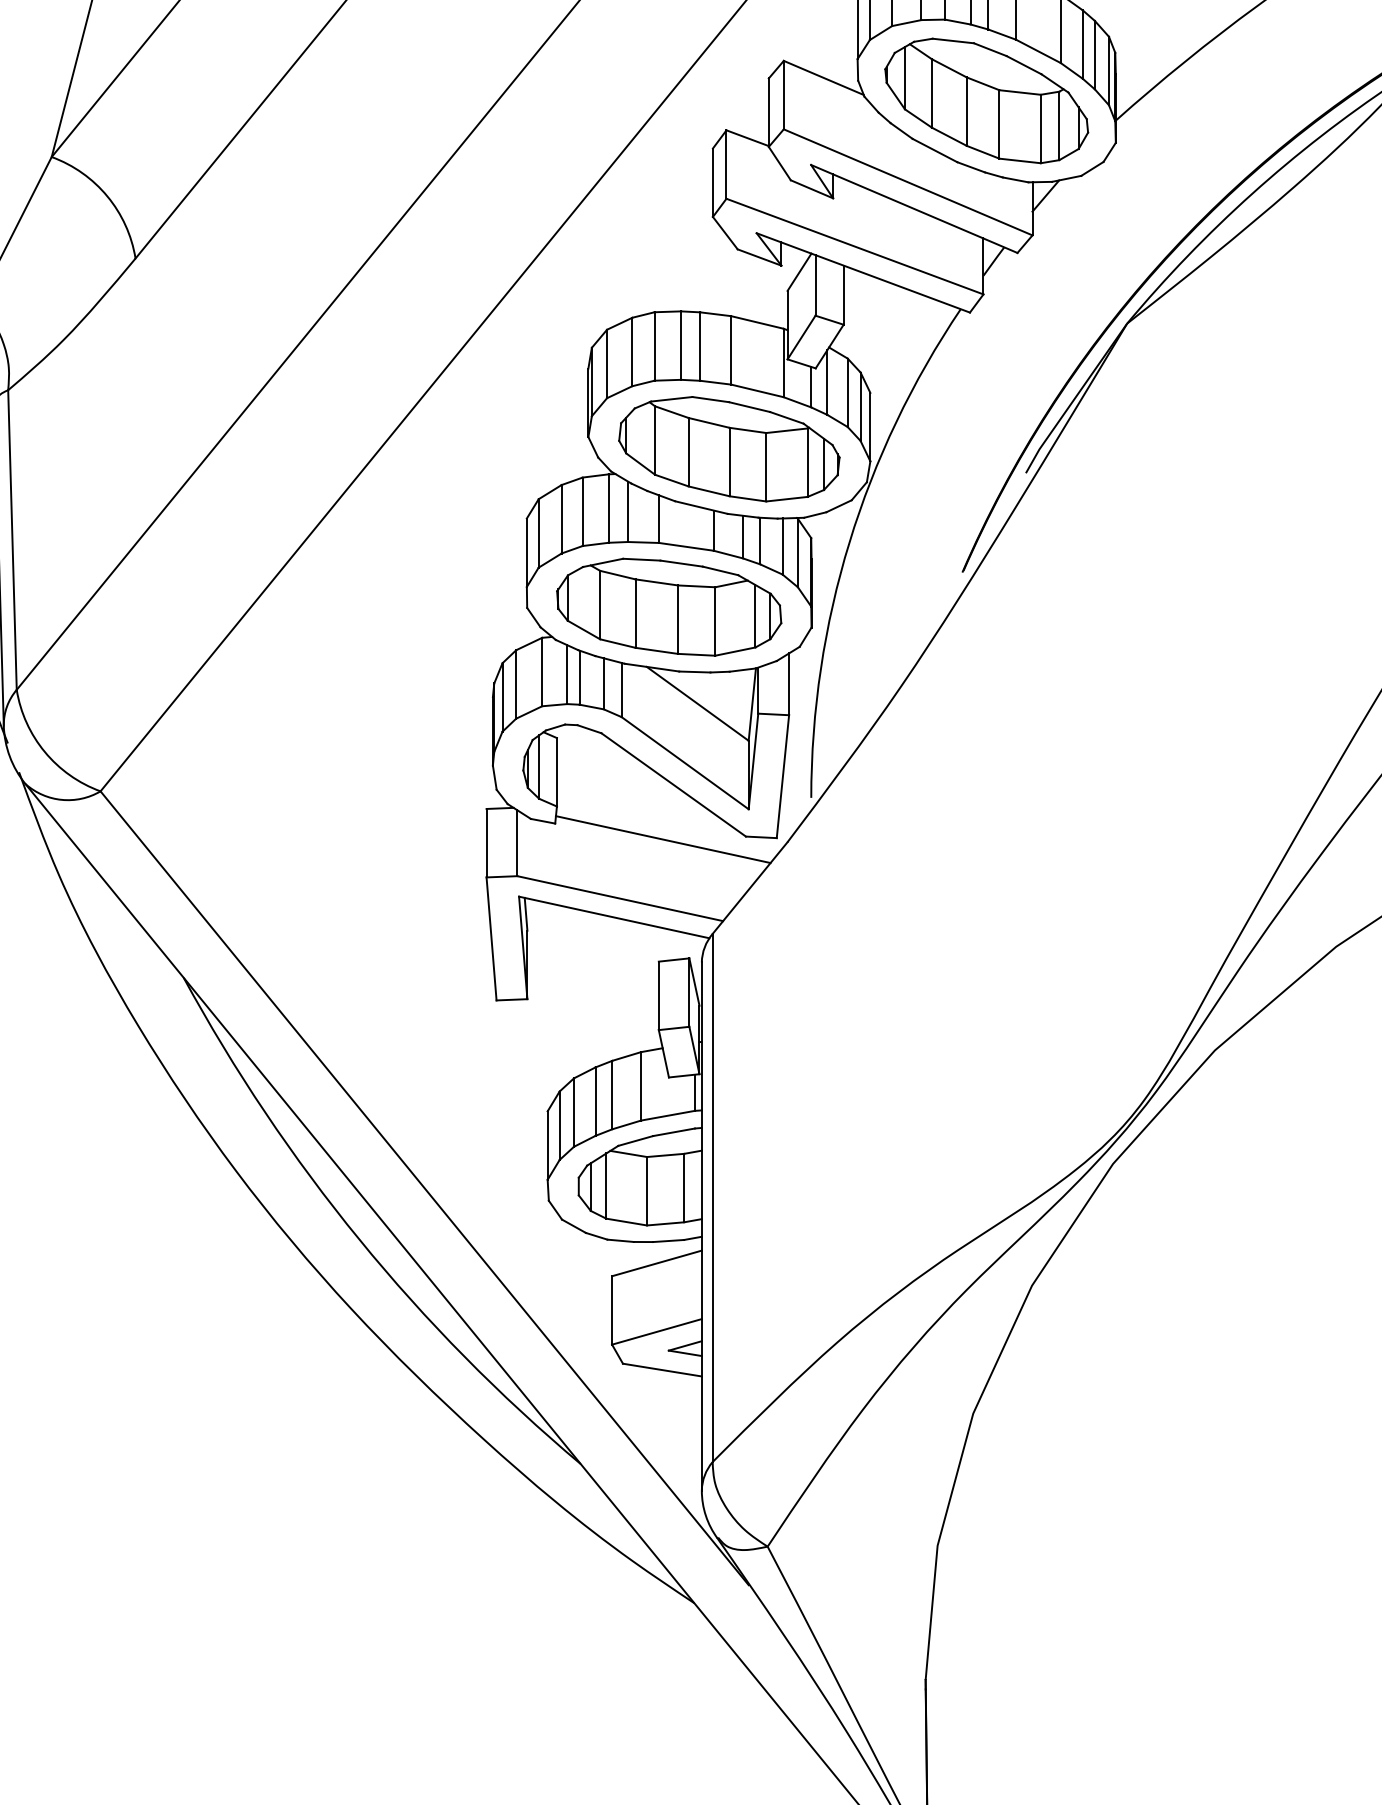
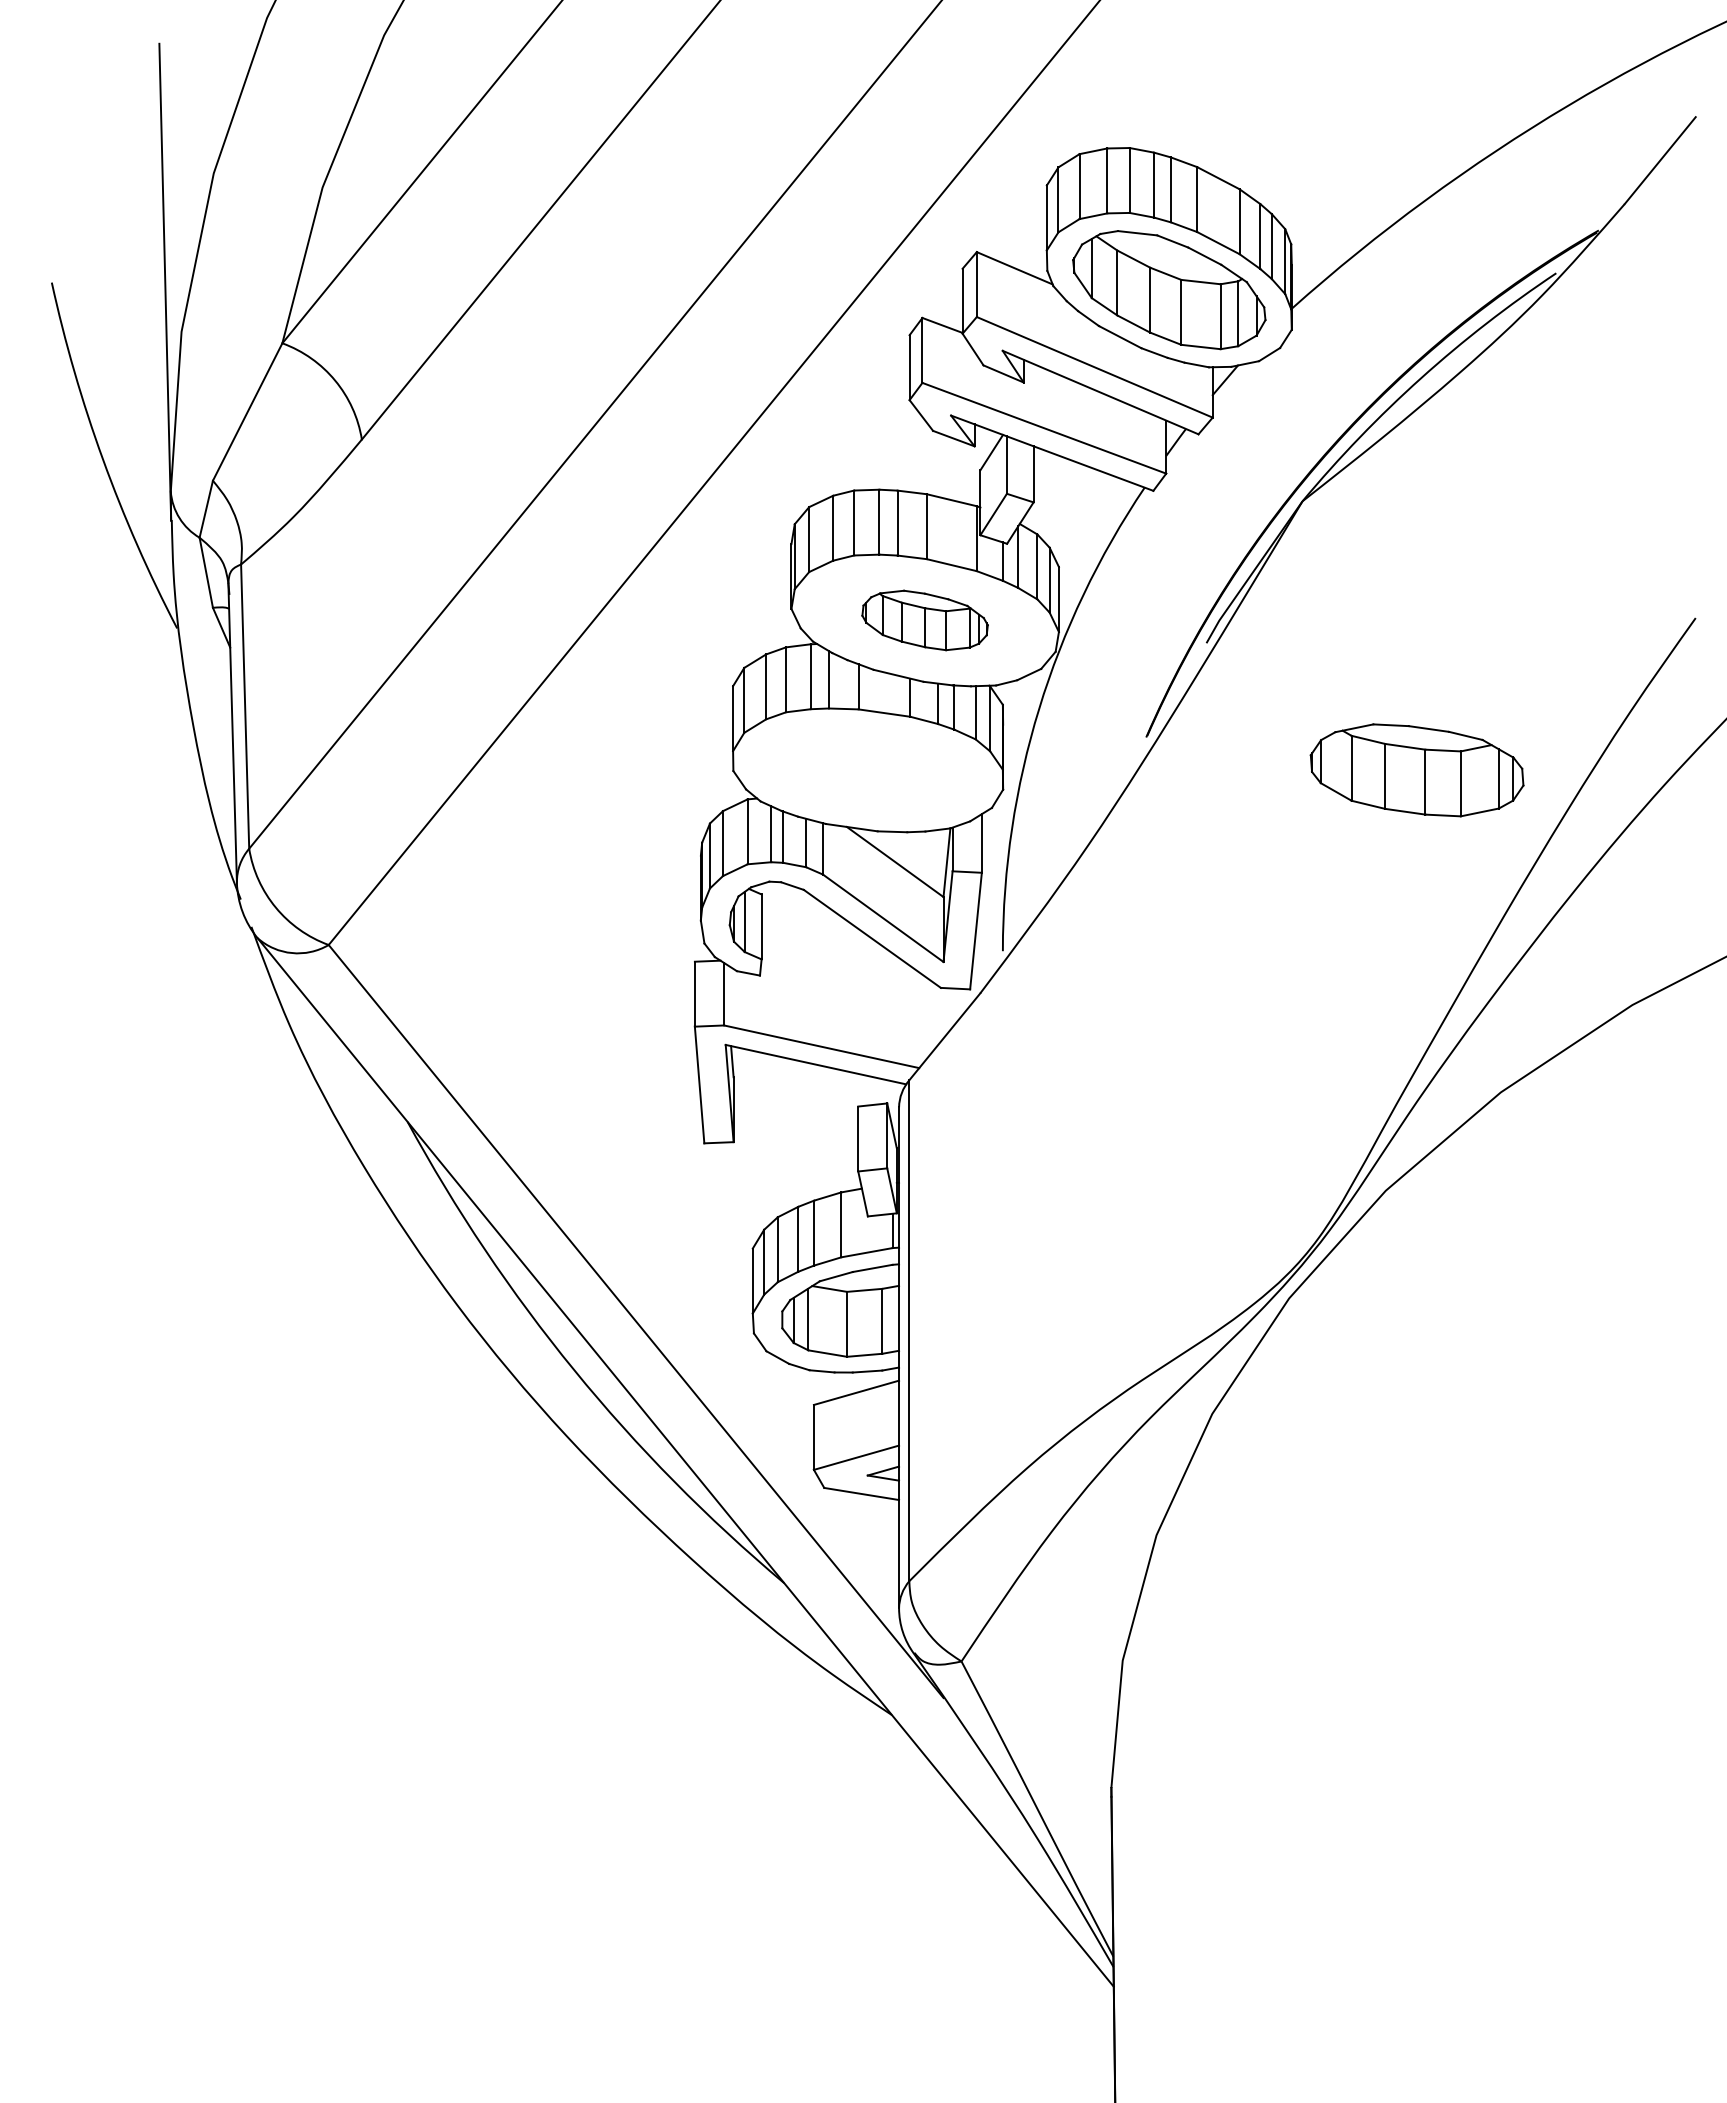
part: (728, 449) -> (924, 620), size x0.6
part: (668, 607) -> (1416, 770), moved
line: (663, 839) -> (862, 990), removed

